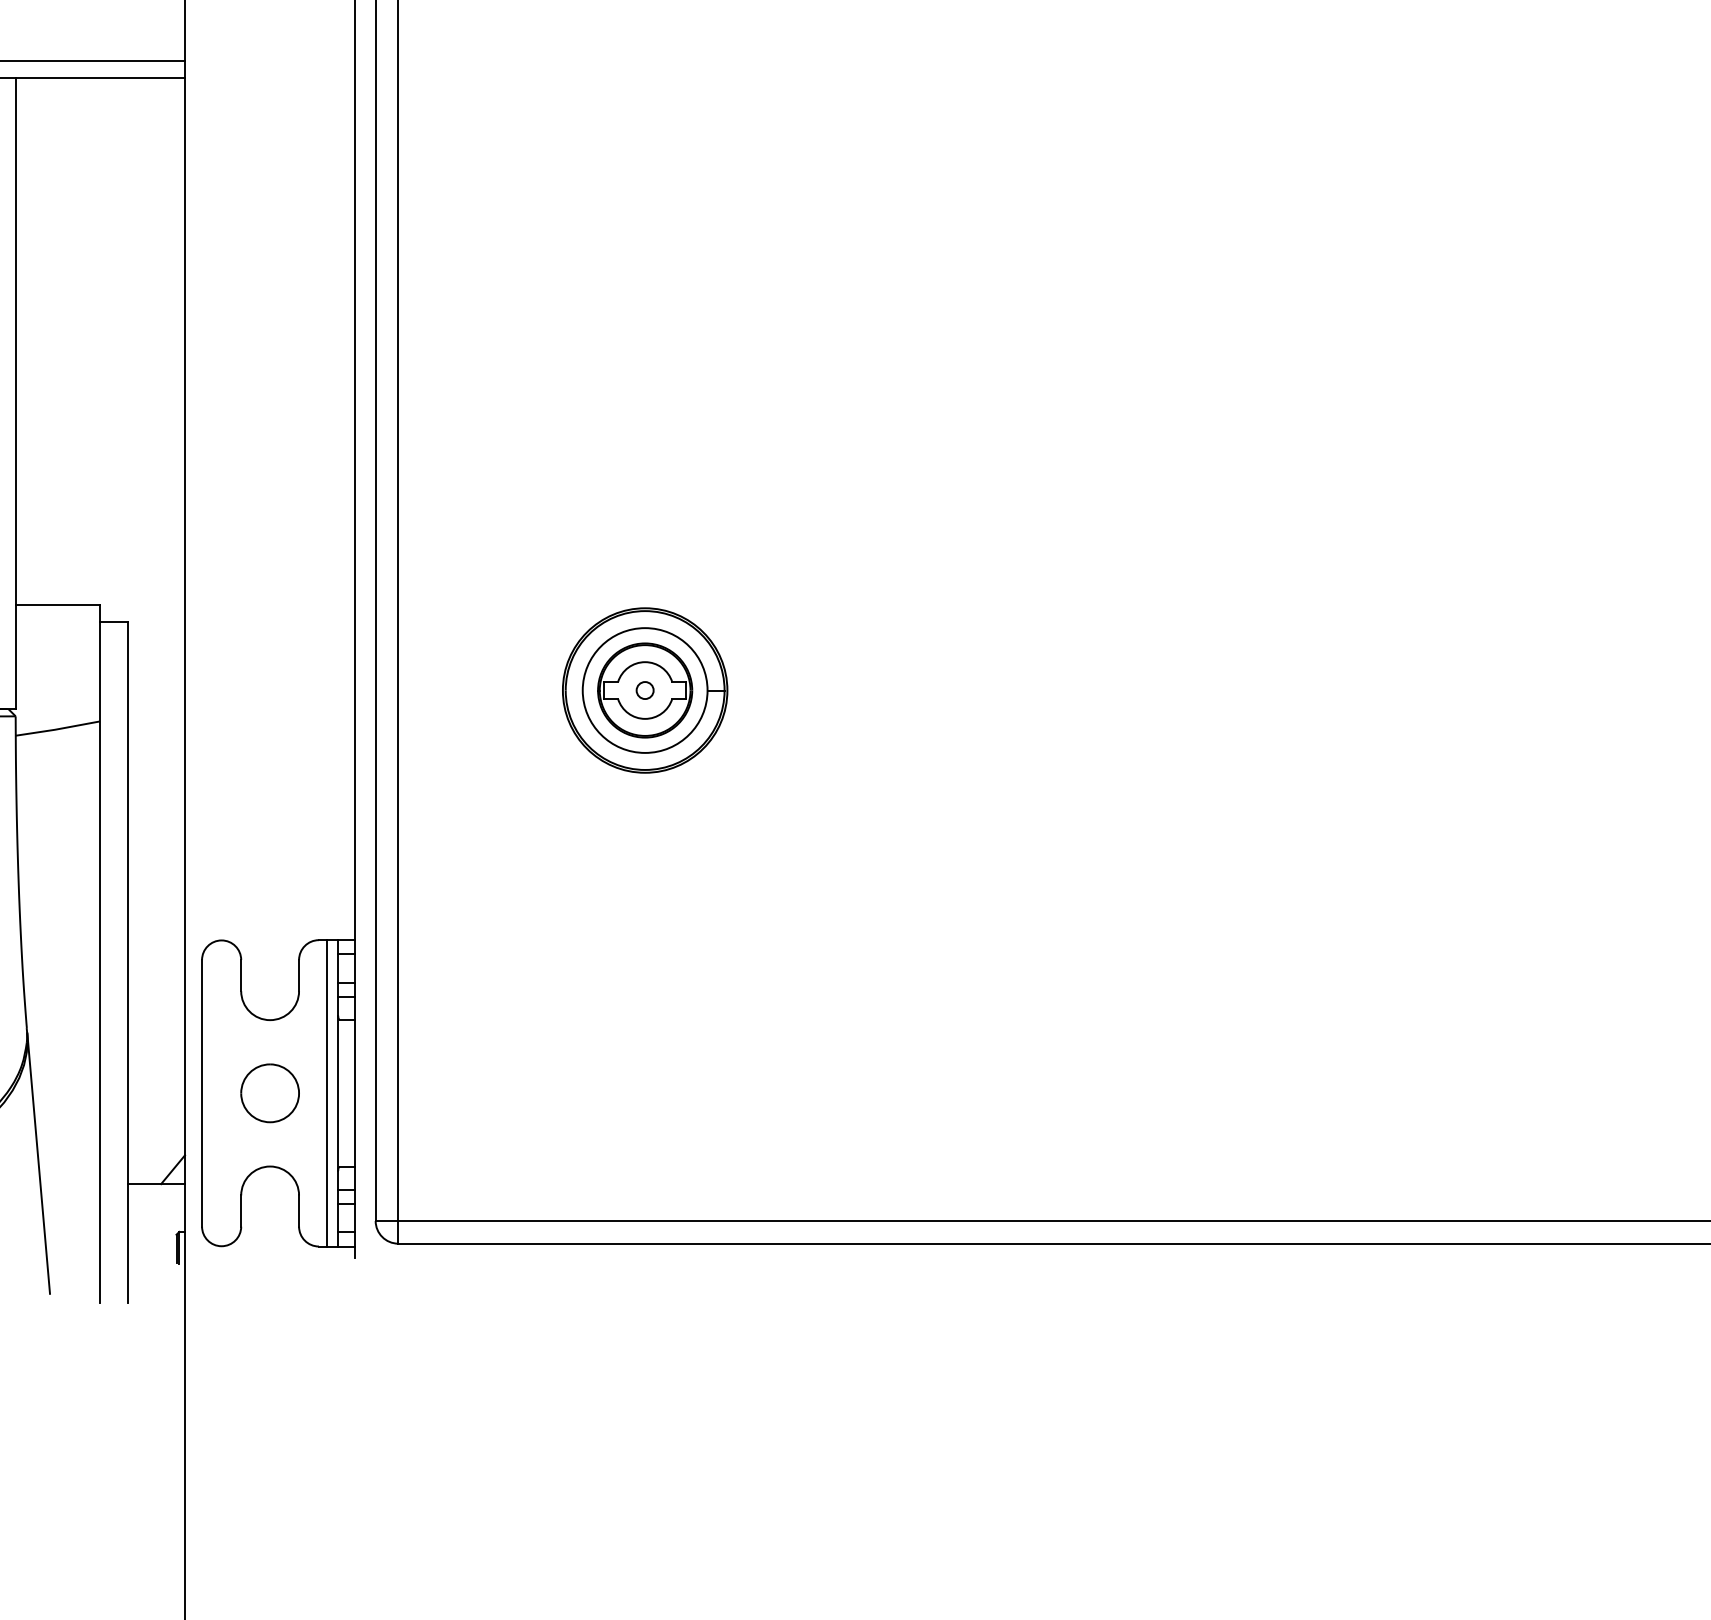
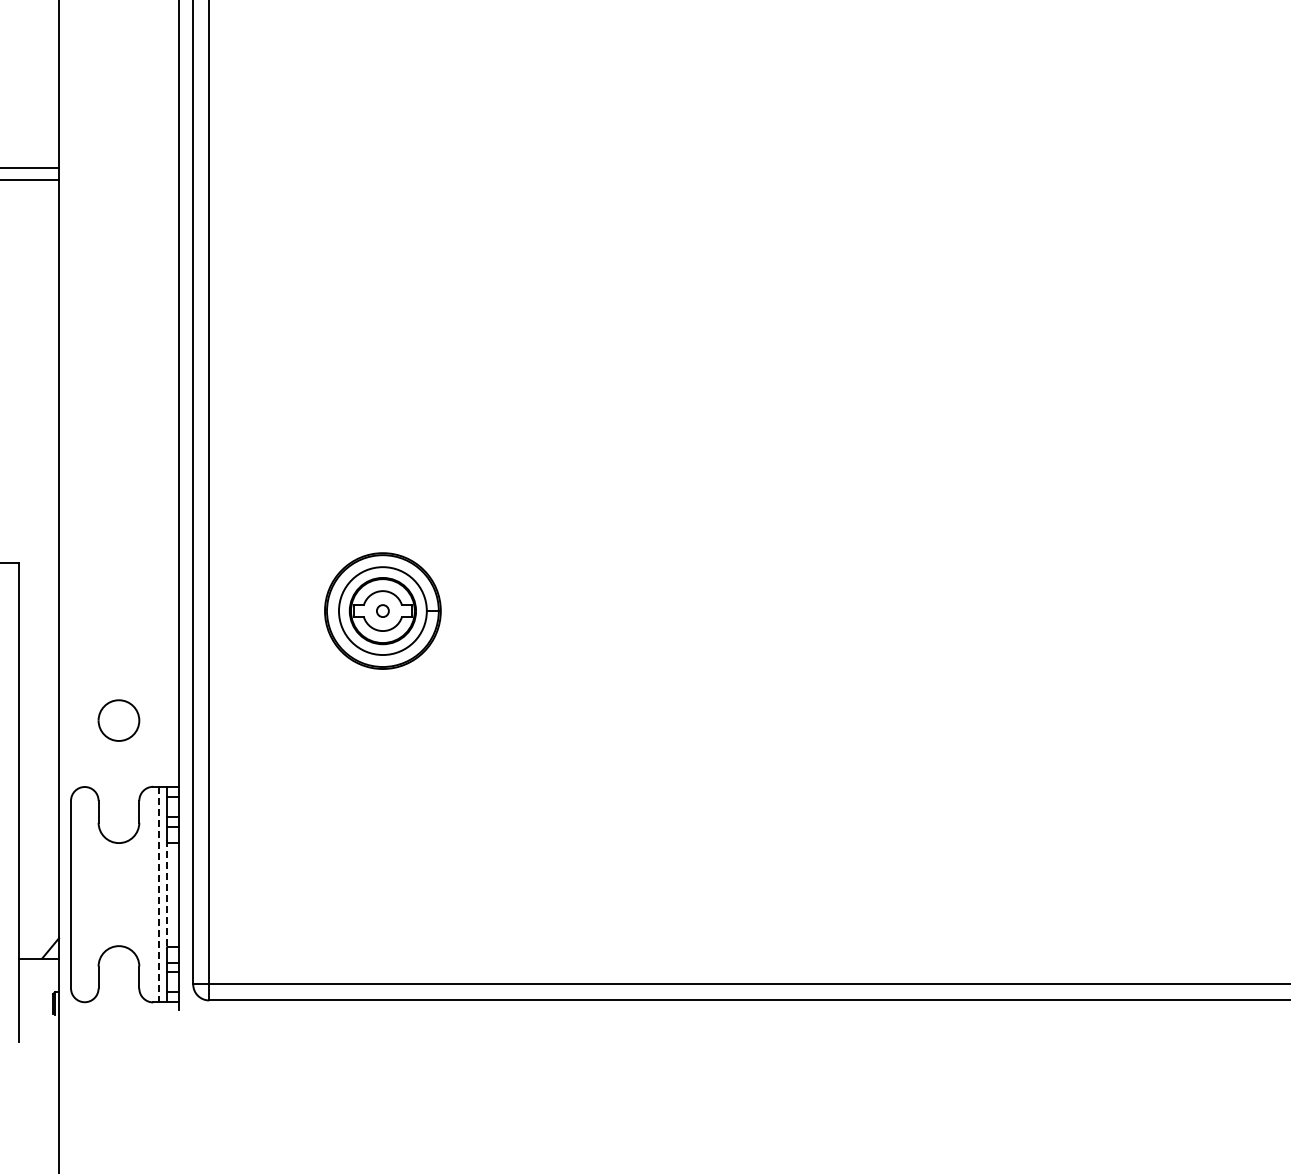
part: (269, 1093) -> (118, 720), moved
line: (326, 1093) -> (158, 894), solid -> dashed
line: (337, 1093) -> (166, 894), solid -> dashed

